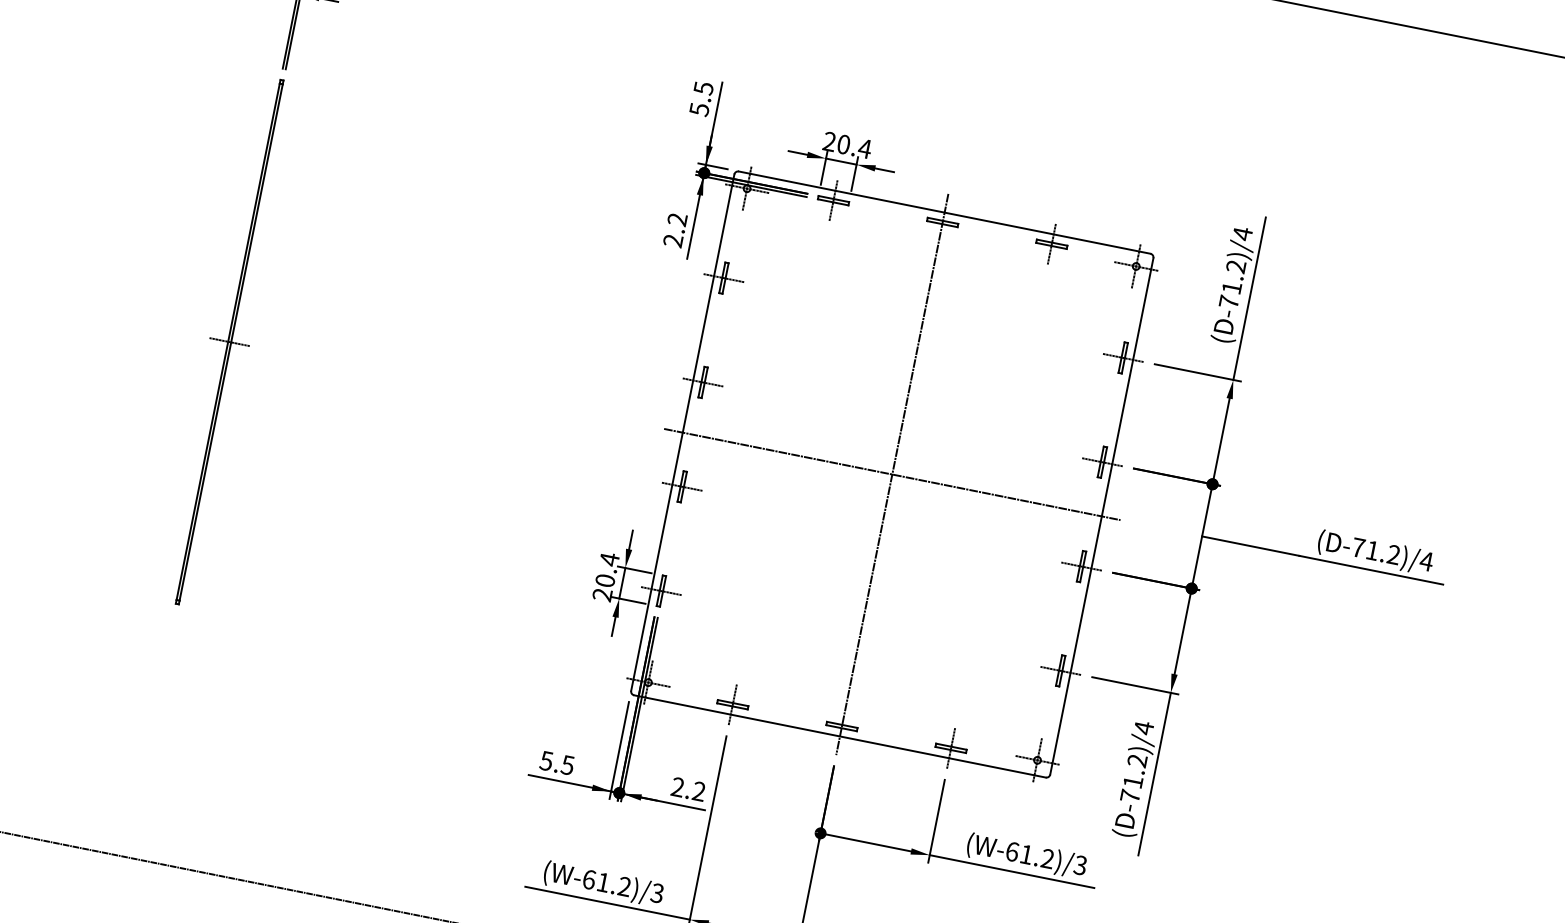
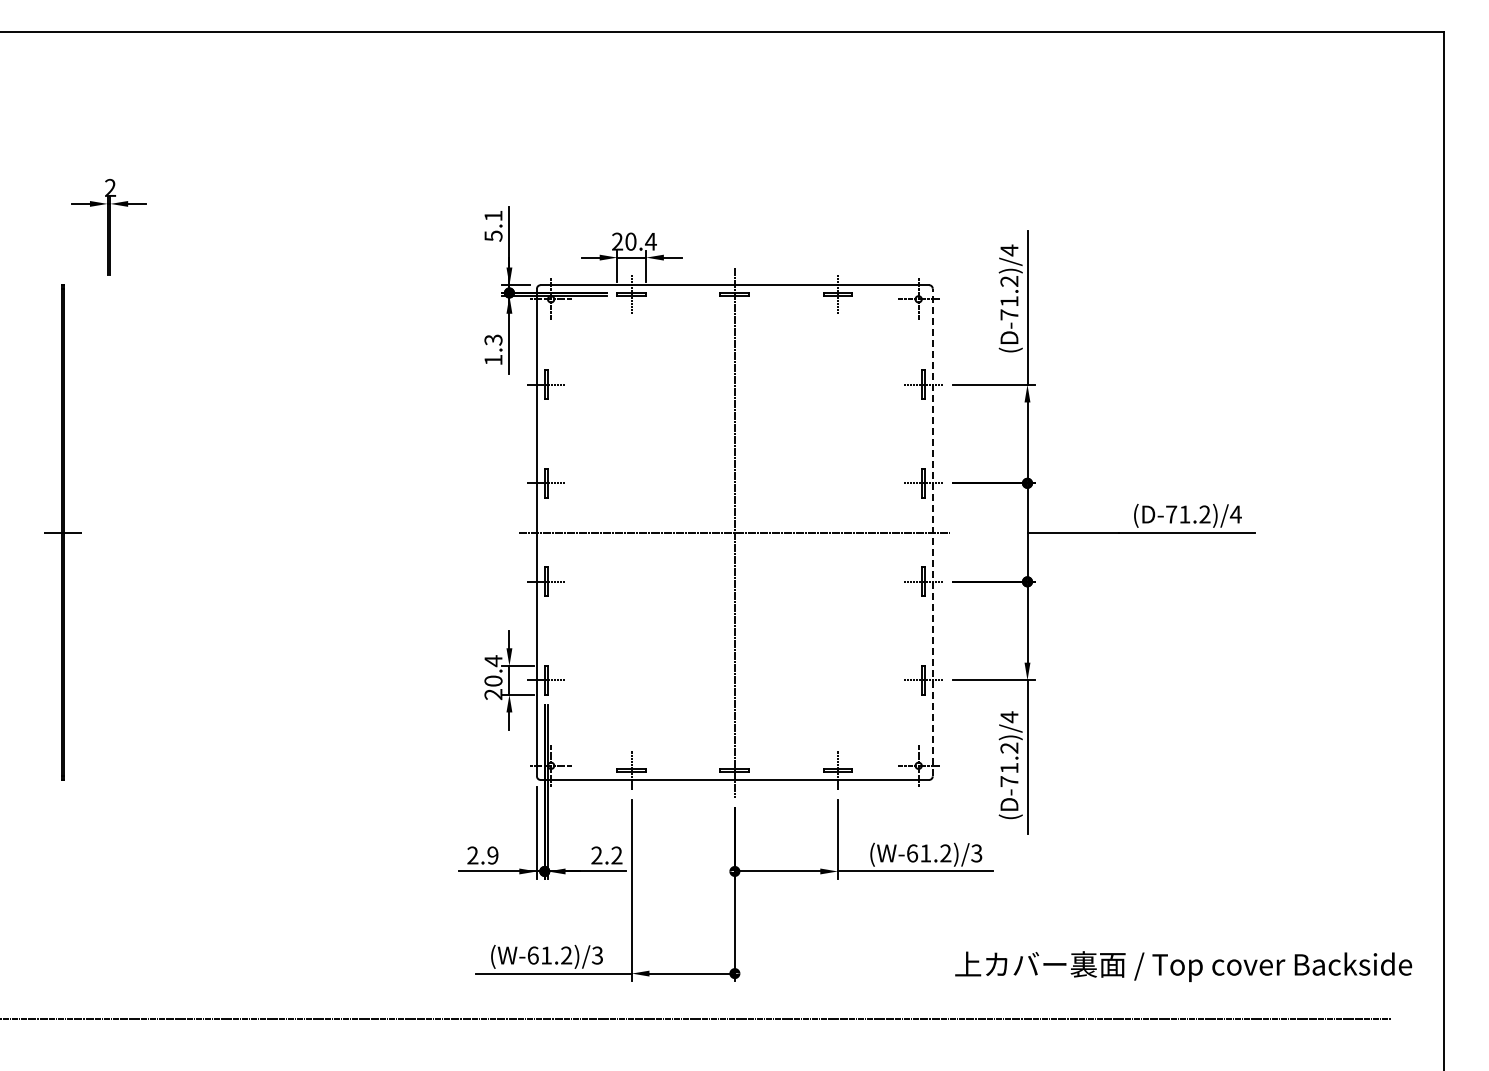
text: (703, 87) -> (493, 215), 5.5 -> 5.1
text: (675, 229) -> (493, 349), 2.2 -> 1.3
part: (229, 341) -> (62, 532), moved
line: (1101, 516) -> (932, 532), solid -> dashed
text: (556, 763) -> (482, 855), 5.5 -> 2.9

